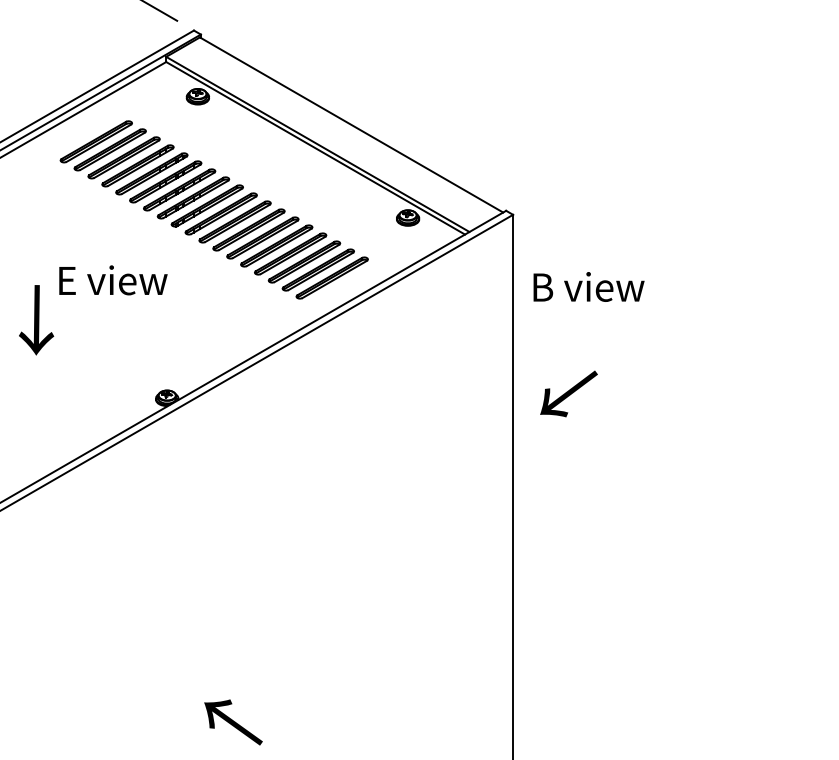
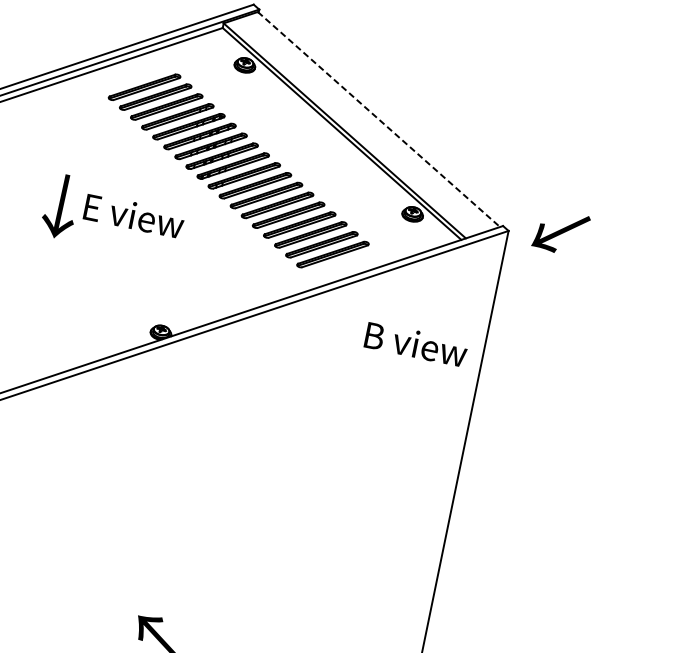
line: (352, 125) -> (379, 120), solid -> dashed
text: (588, 286) -> (415, 343), moved
text: (36, 320) -> (60, 206), moved
text: (568, 393) -> (560, 231), moved

